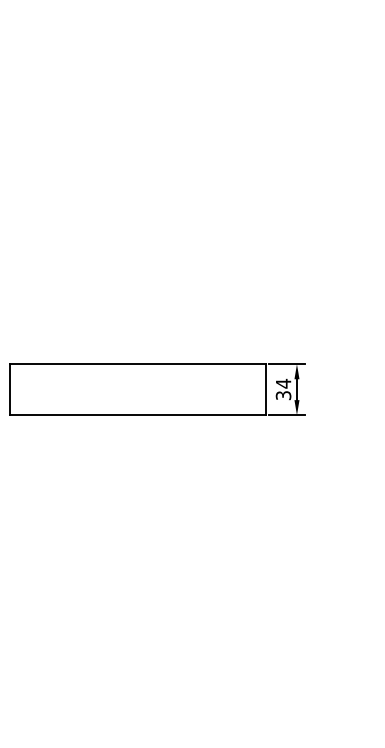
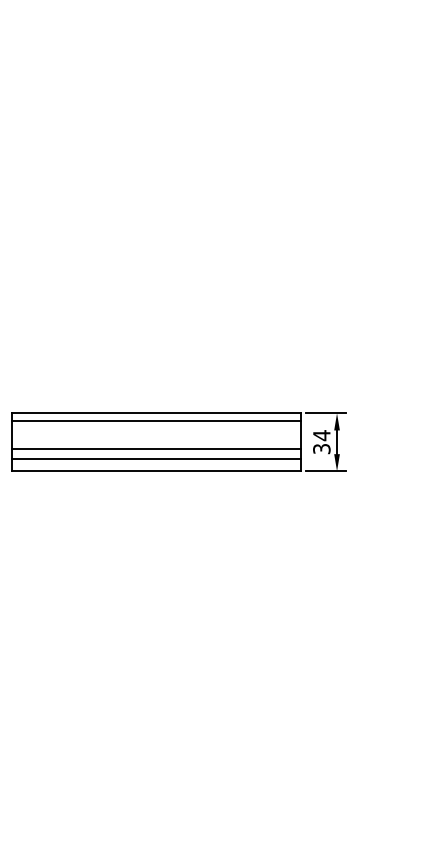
line: (137, 370) -> (156, 420), added
line: (137, 395) -> (156, 448), added
line: (137, 404) -> (156, 459), added

